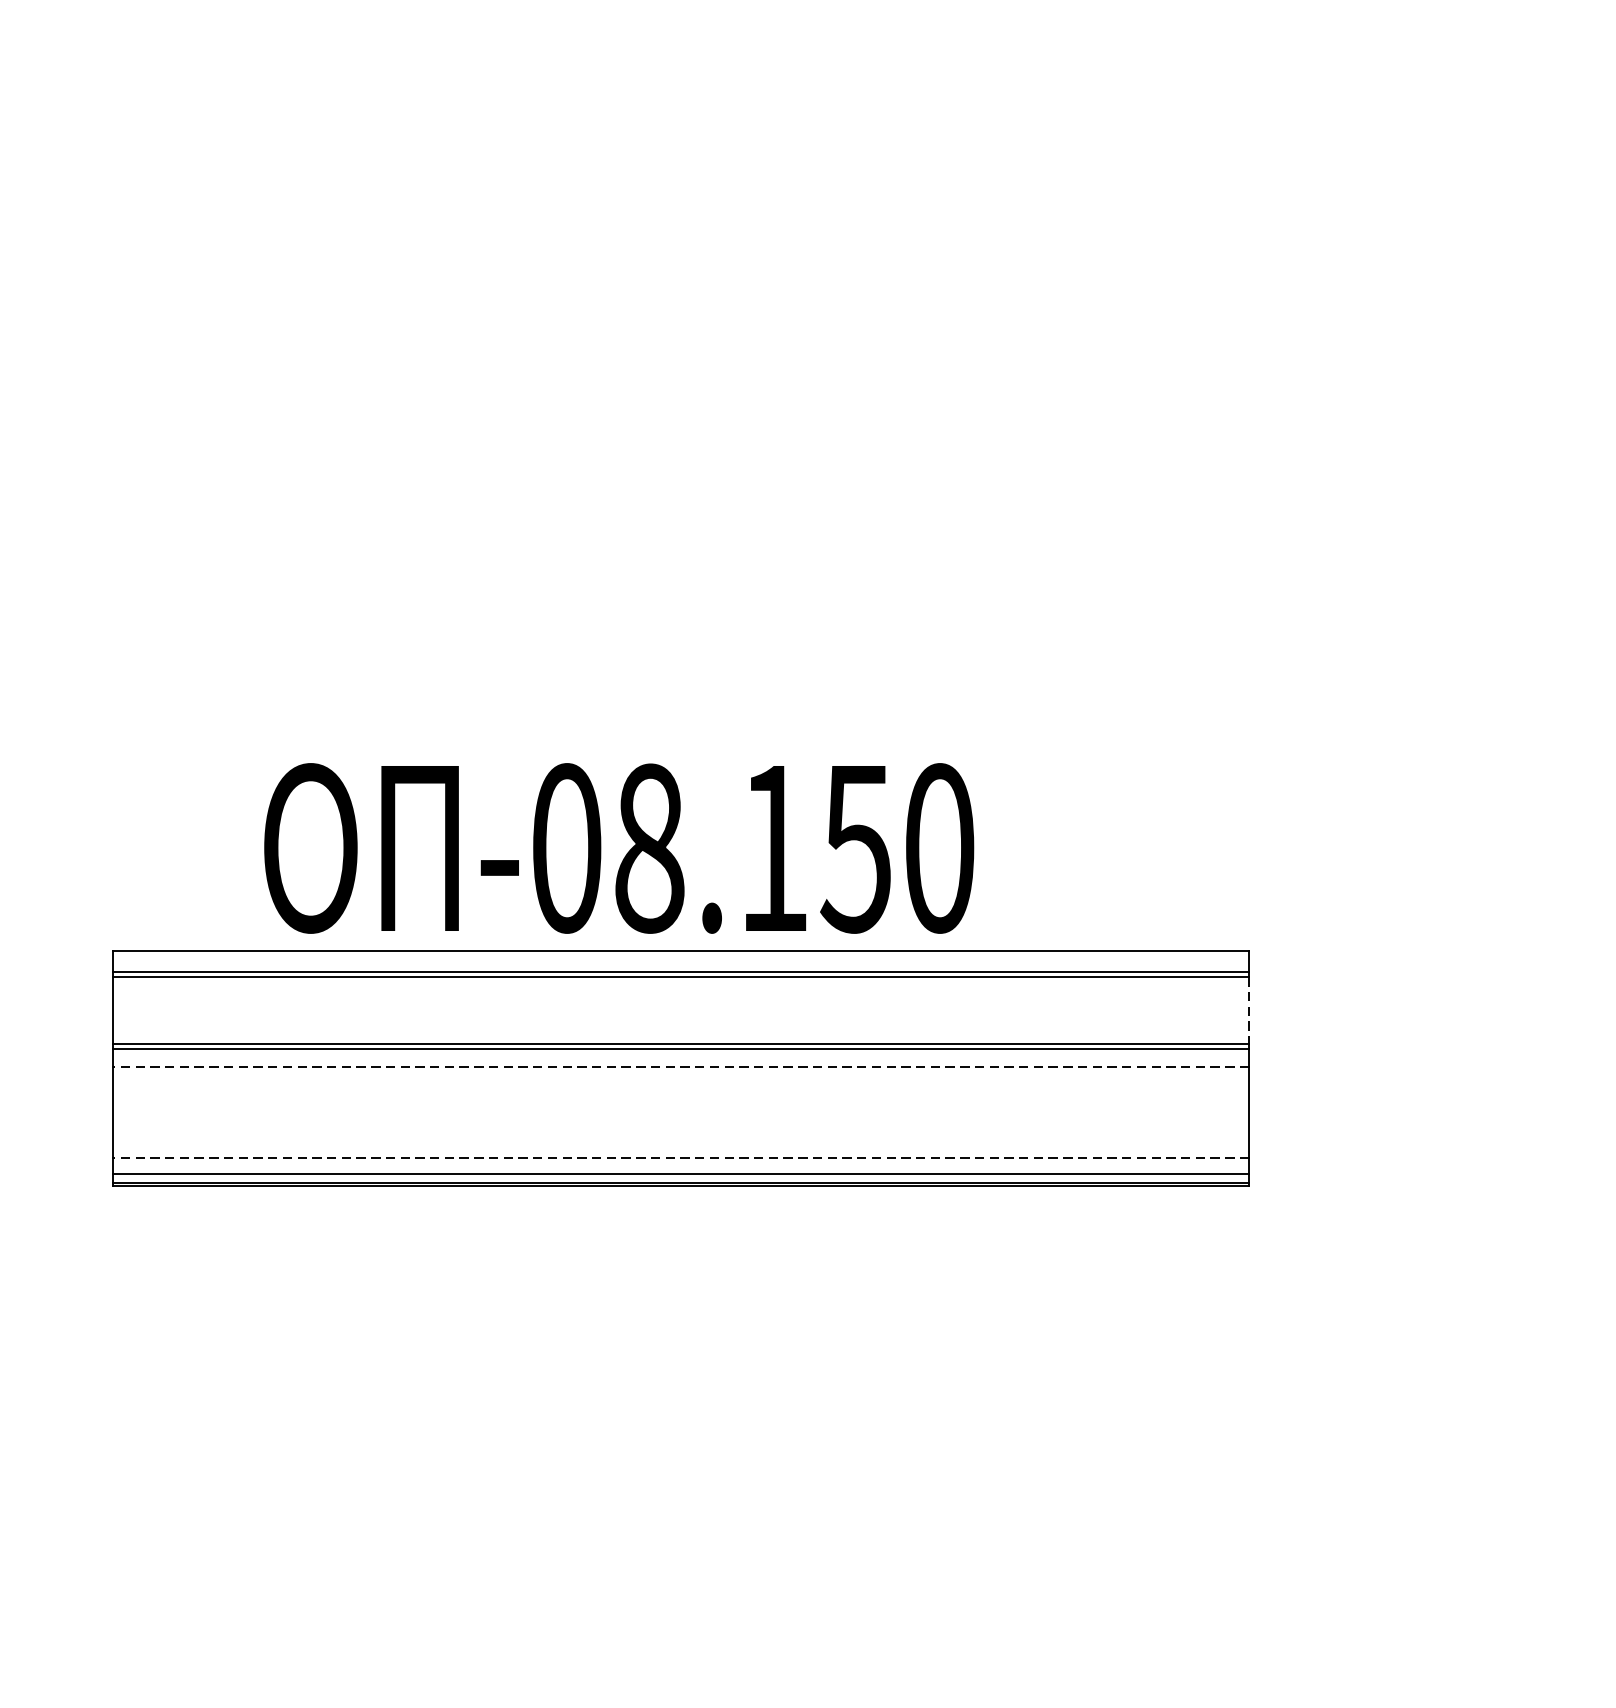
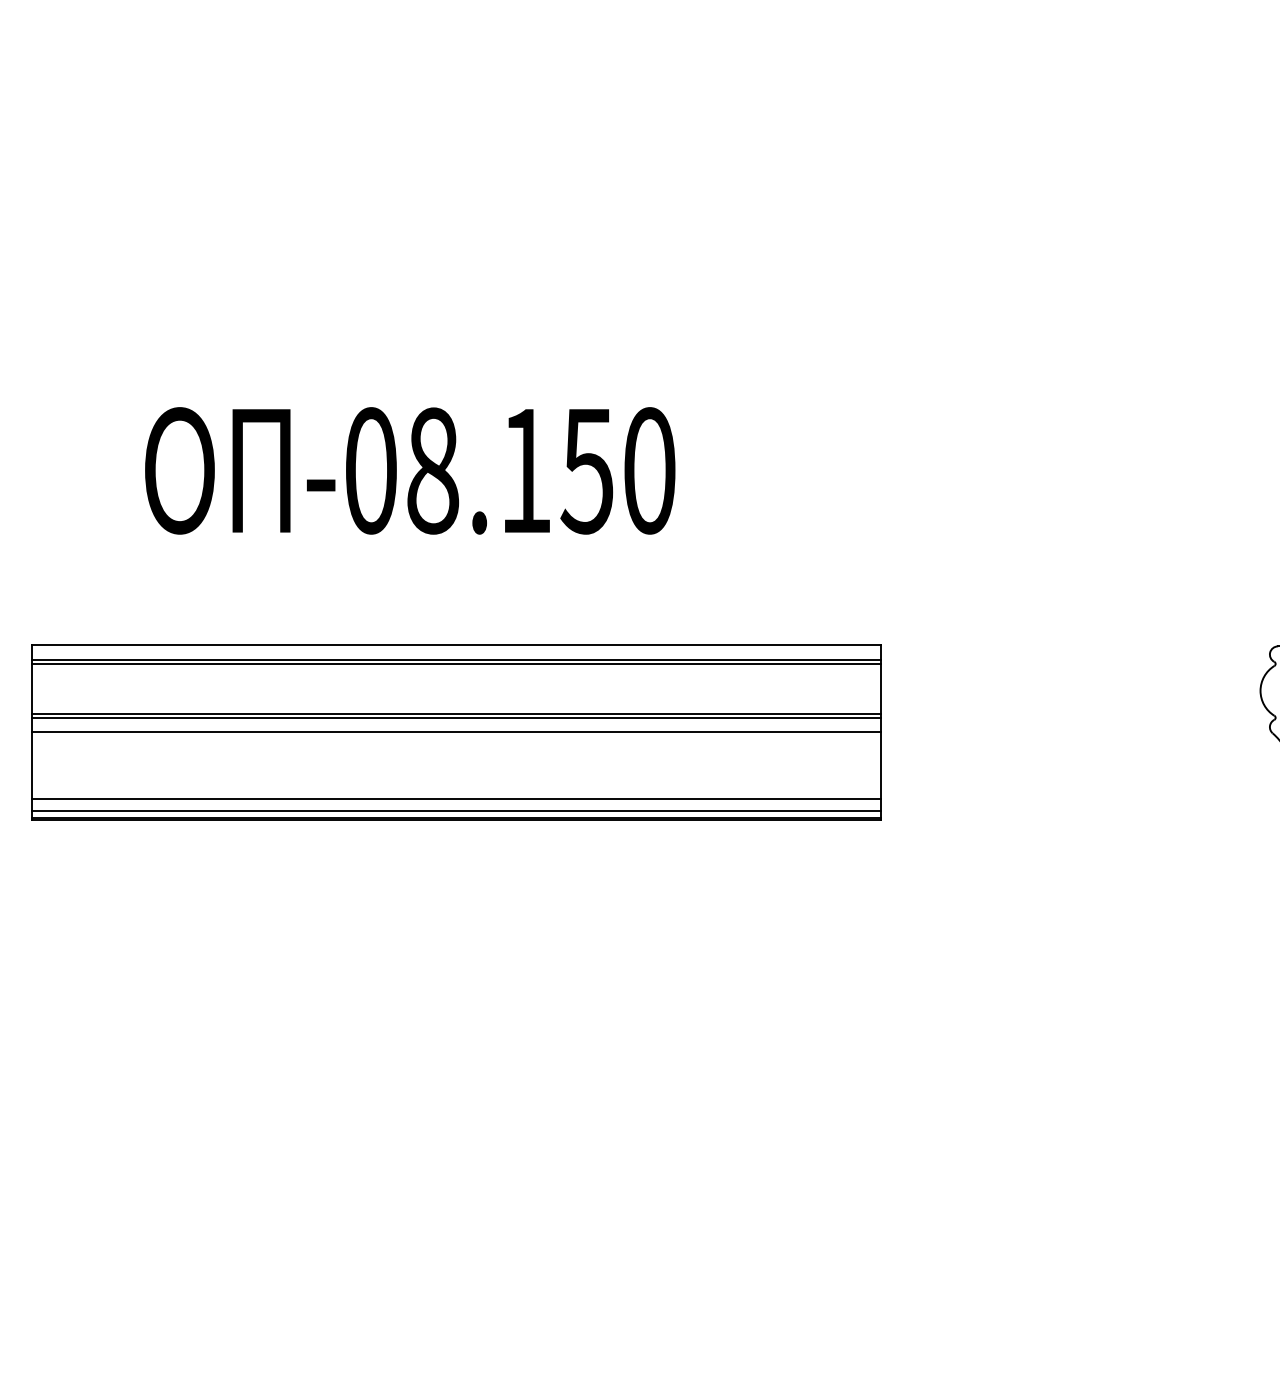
text: (619, 847) -> (410, 470), moved
line: (1248, 1011) -> (880, 689), dashed -> solid
line: (681, 1067) -> (456, 731), dashed -> solid
line: (681, 1158) -> (456, 799), dashed -> solid

